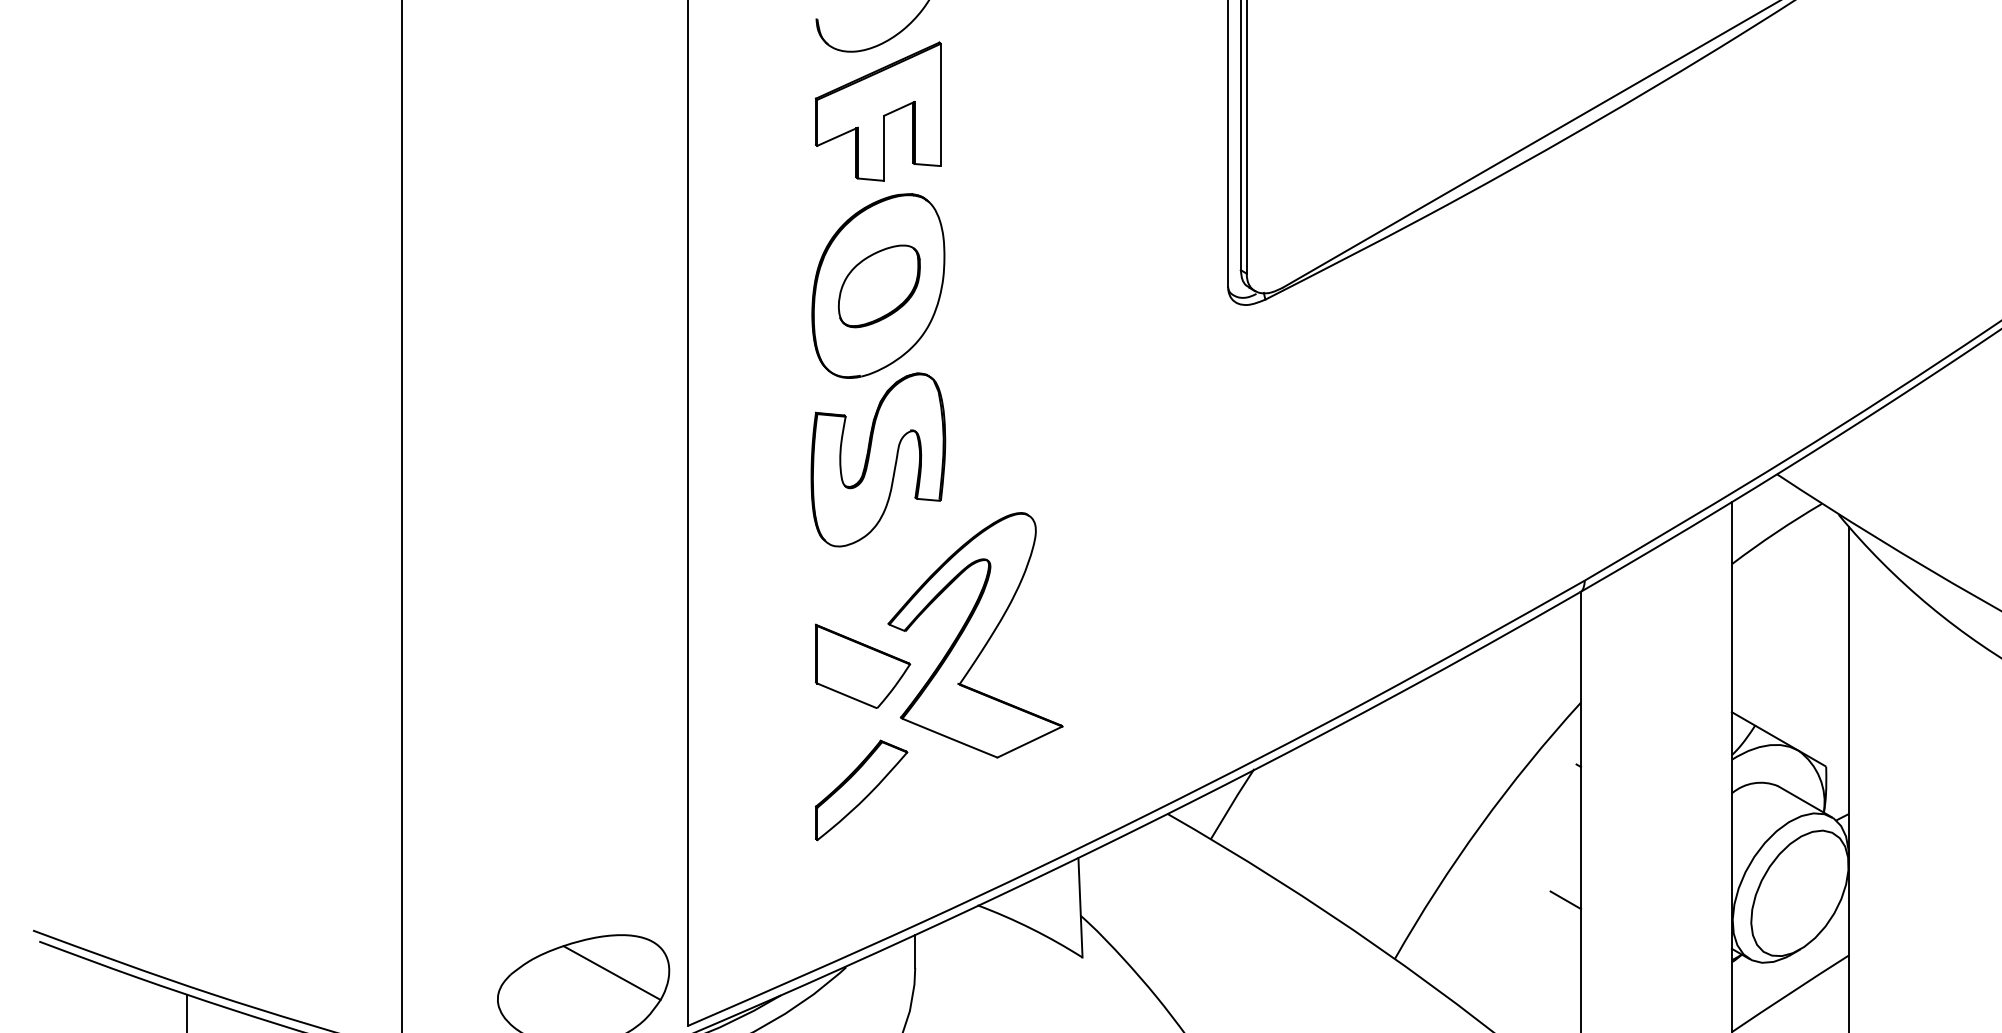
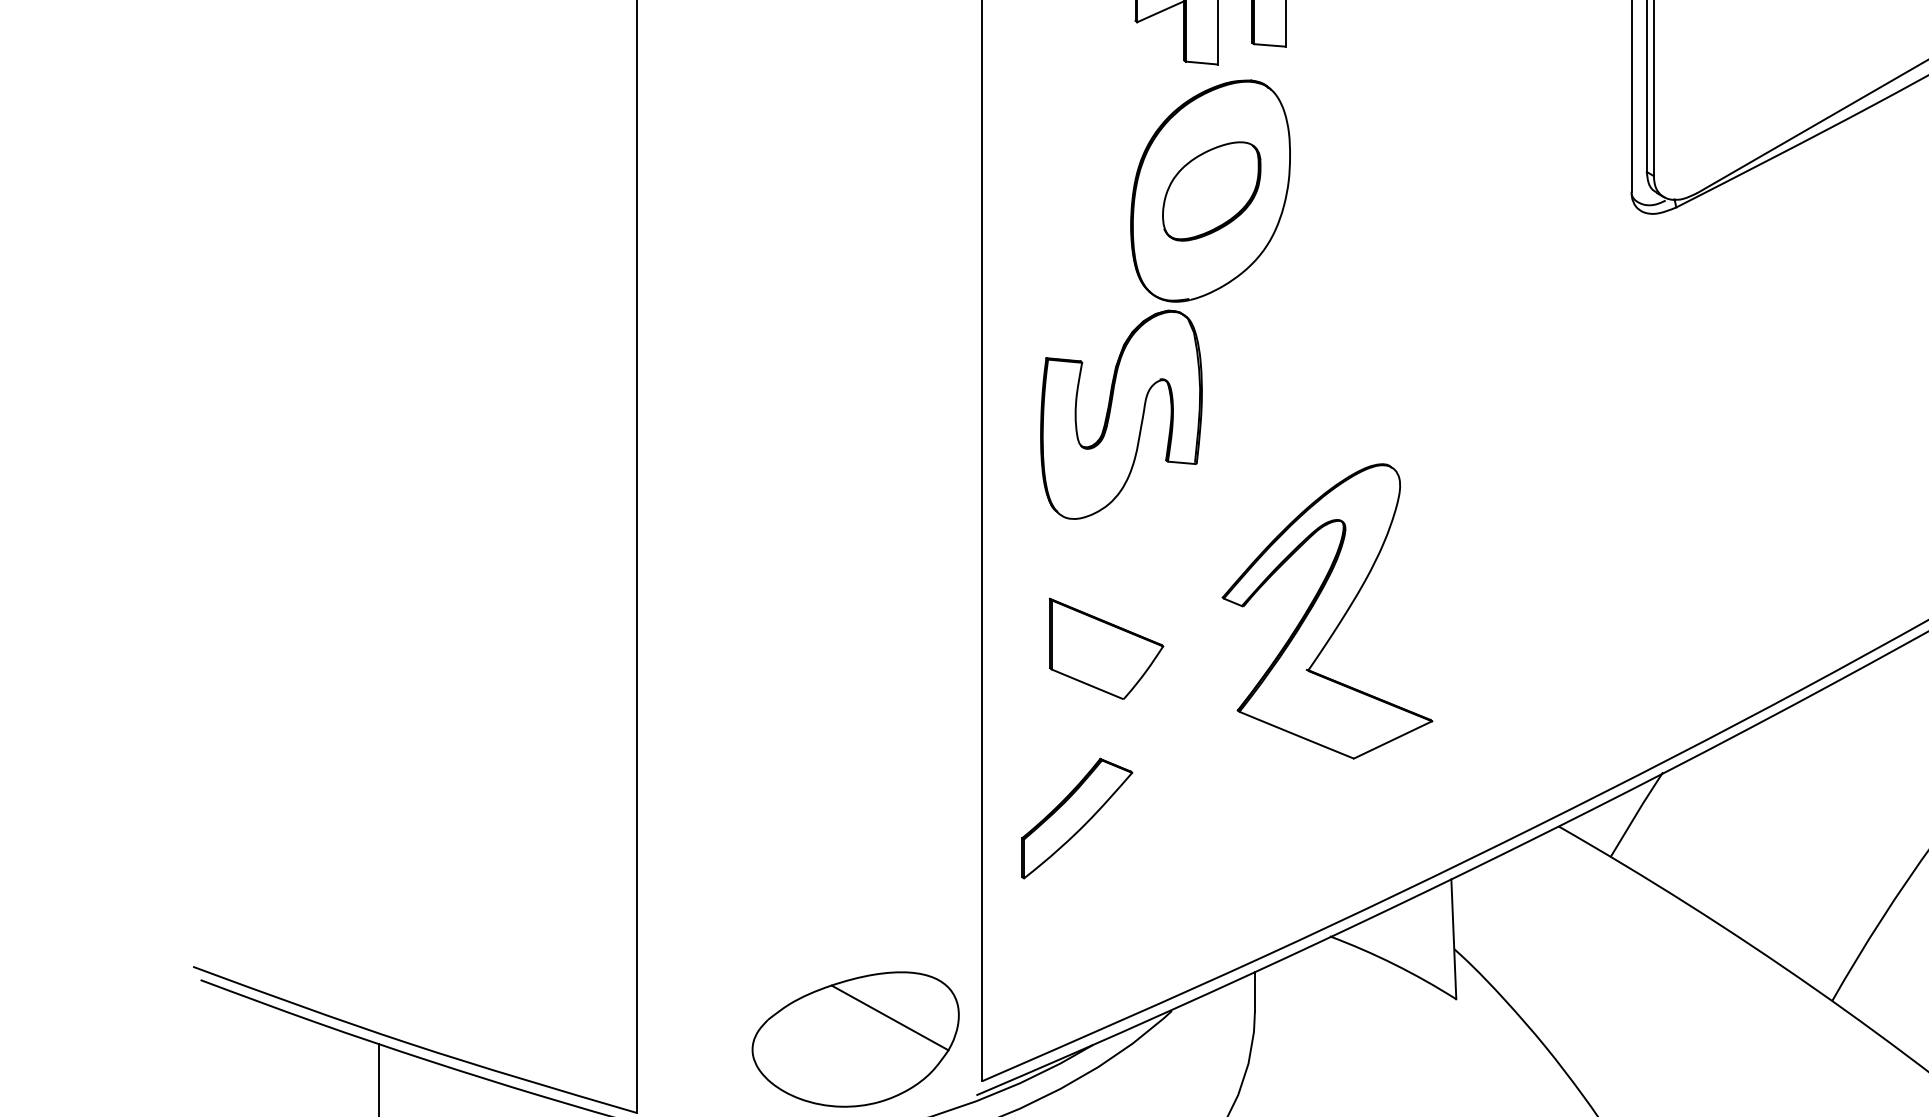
part: (878, 459) -> (1121, 414), moved
part: (863, 665) -> (1107, 647), moved
part: (861, 790) -> (1077, 818), moved

